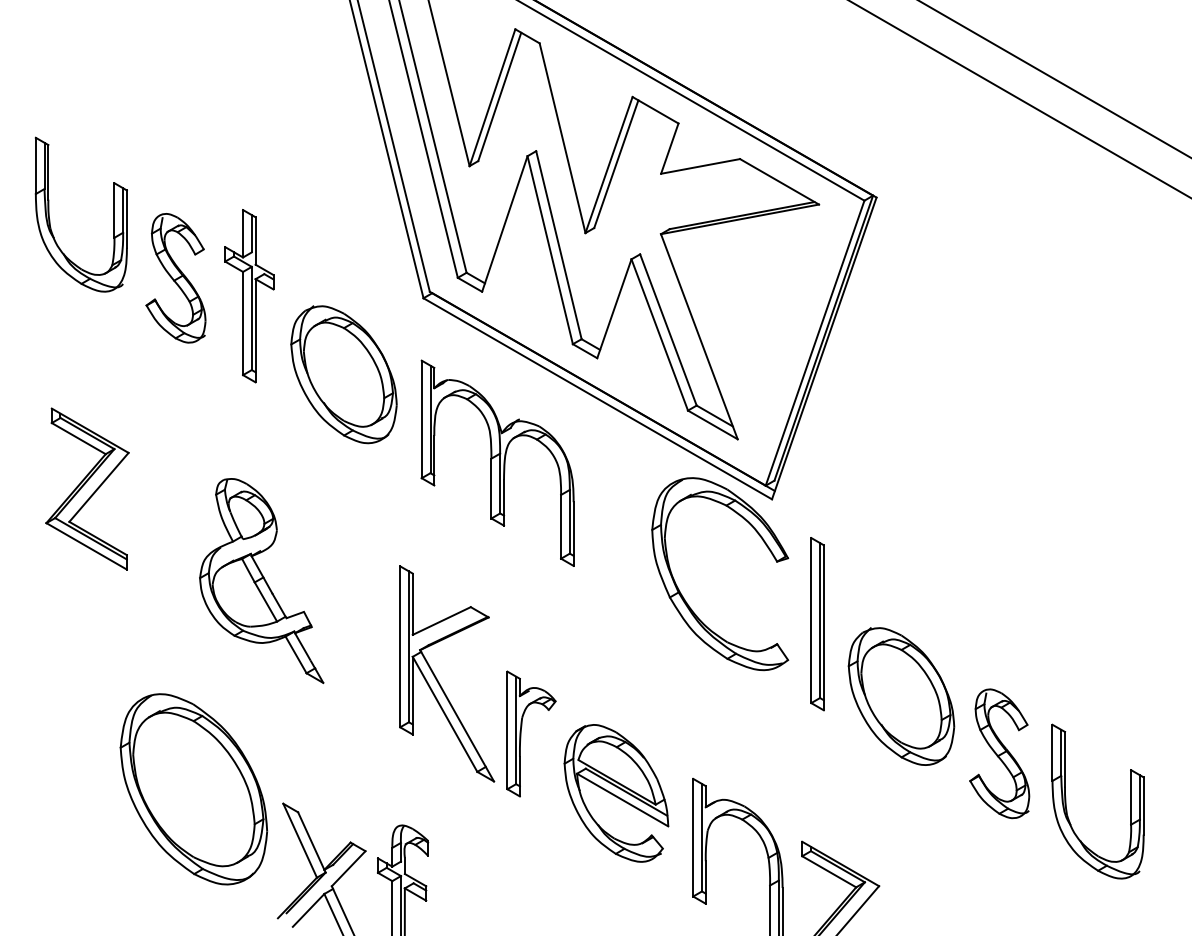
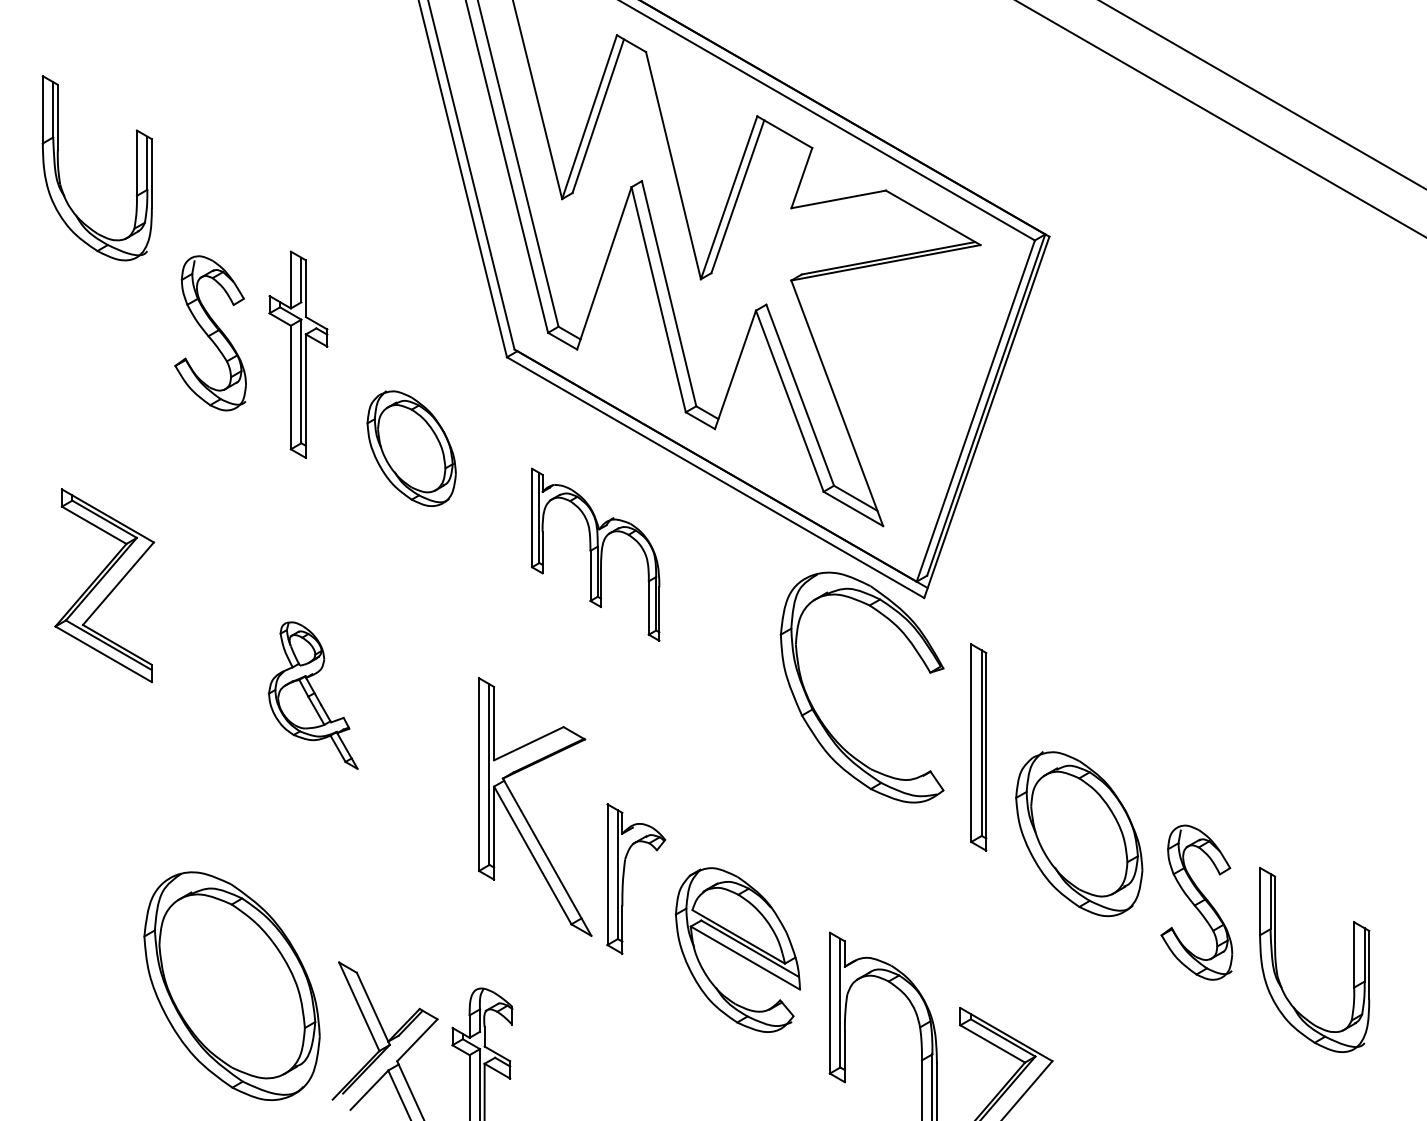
part: (49, 214) -> (59, 168), moved
part: (343, 374) -> (411, 448), size x0.7
part: (497, 462) -> (595, 554), size x0.7
part: (261, 580) -> (313, 695), size x0.6
part: (193, 789) -> (231, 986), moved

